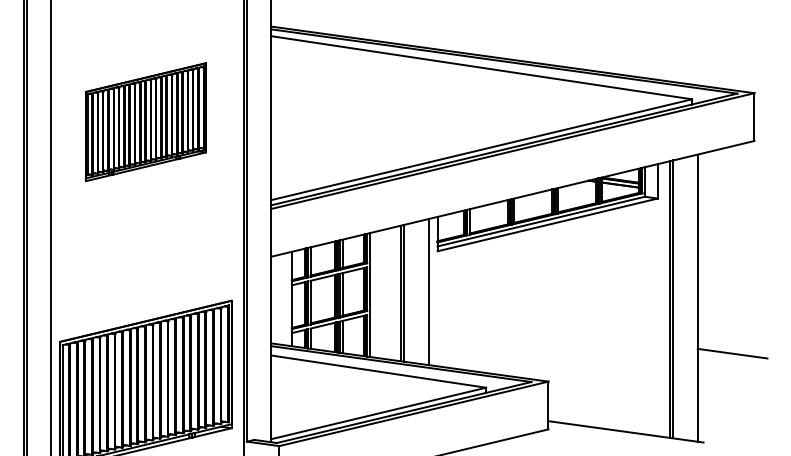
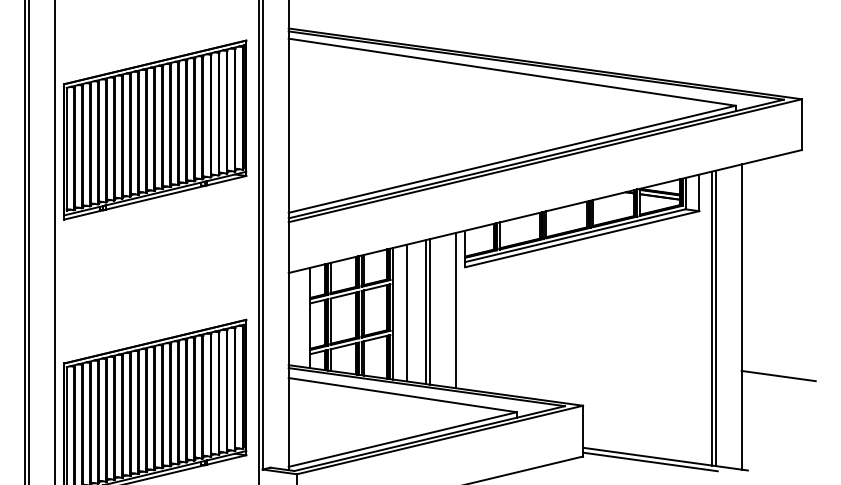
part: (146, 121) -> (155, 129), size x1.43
line: (382, 293) -> (406, 312), added
line: (611, 434) -> (650, 461), added

